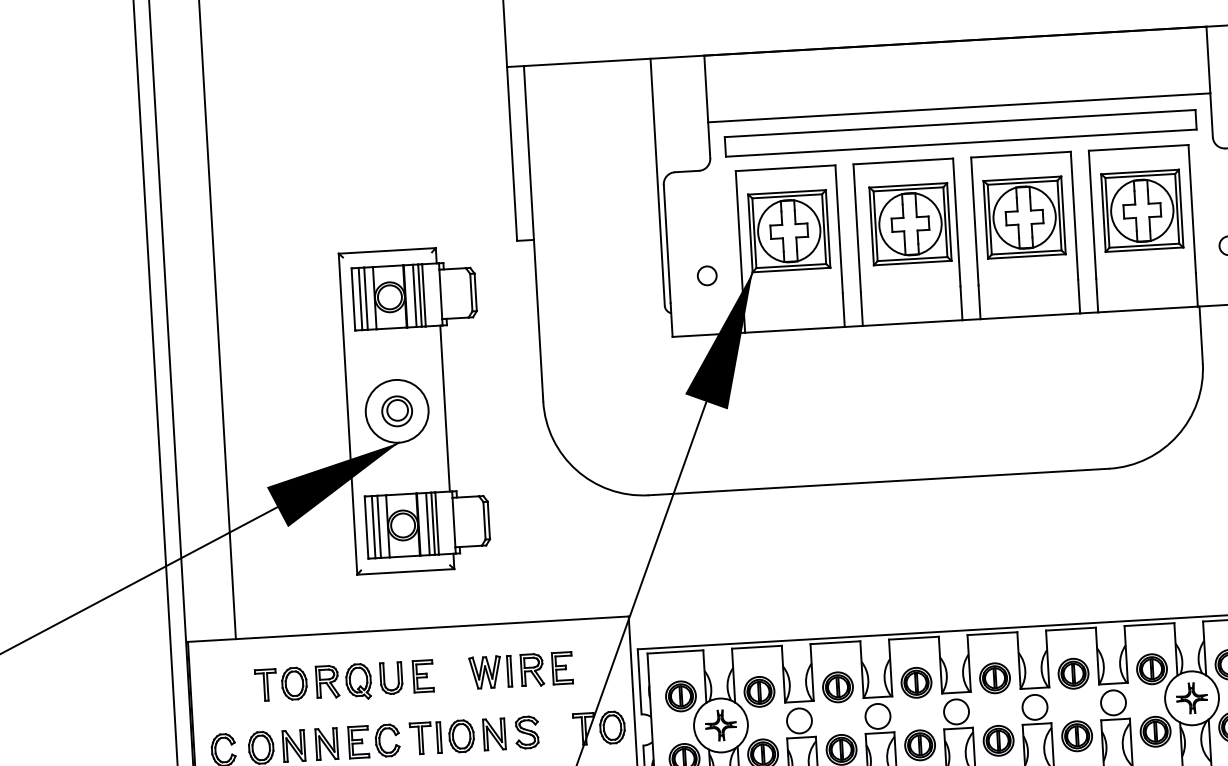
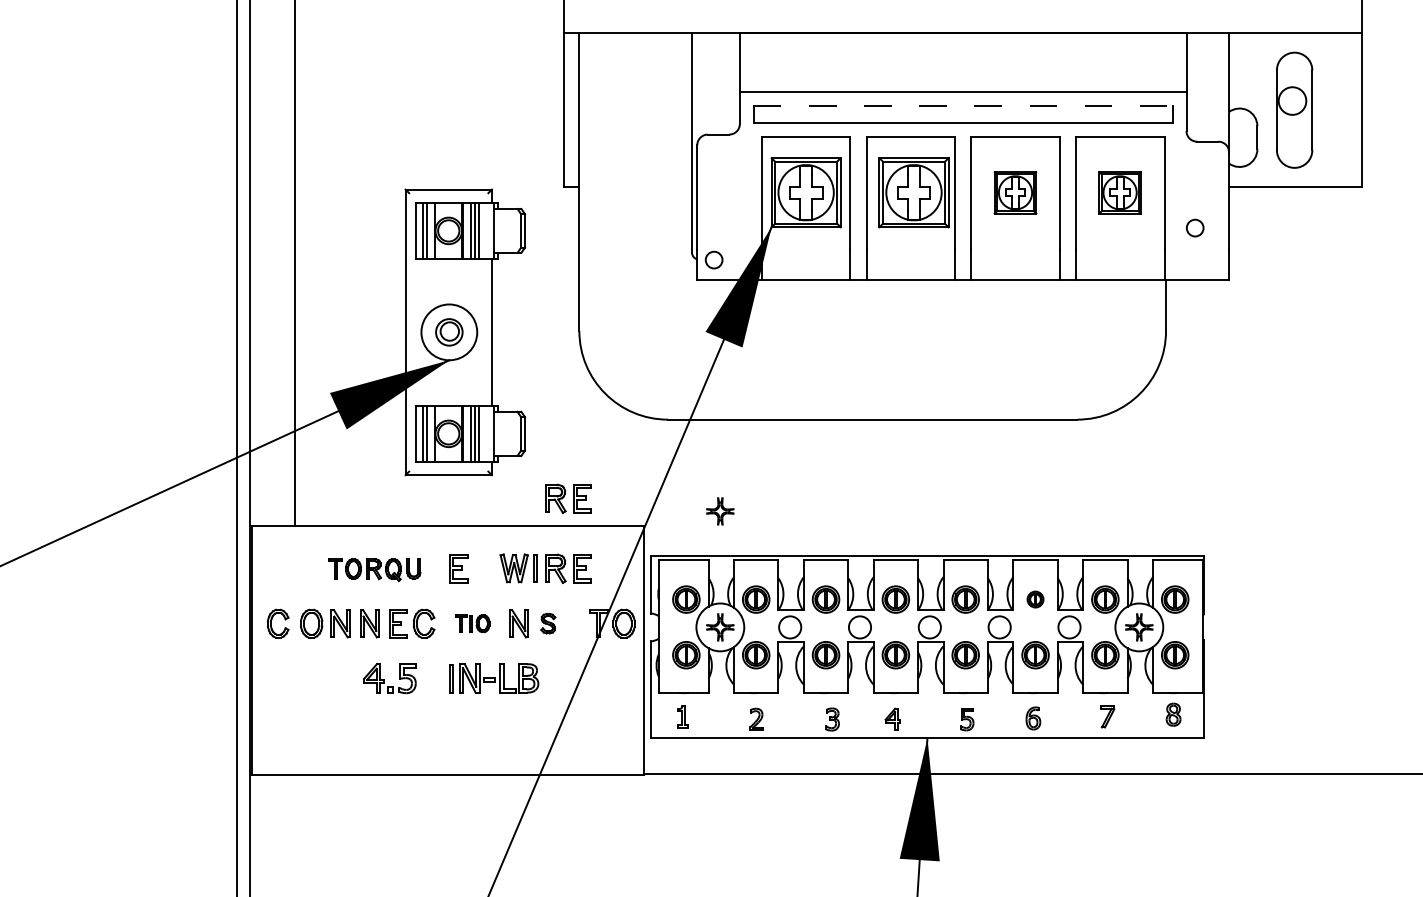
line: (960, 124) -> (963, 106), solid -> dashed
part: (1141, 210) -> (1119, 192), size x0.6
part: (1024, 217) -> (1015, 192), size x0.6
circle: (706, 275) -> (713, 259), moved
part: (541, 590) -> (568, 498), added
part: (713, 595) -> (720, 511), added
part: (1073, 673) -> (1035, 599), size x0.6
part: (328, 682) -> (374, 569), size x0.7
part: (527, 732) -> (548, 623), size x0.7
part: (442, 737) -> (472, 623), size x0.6

